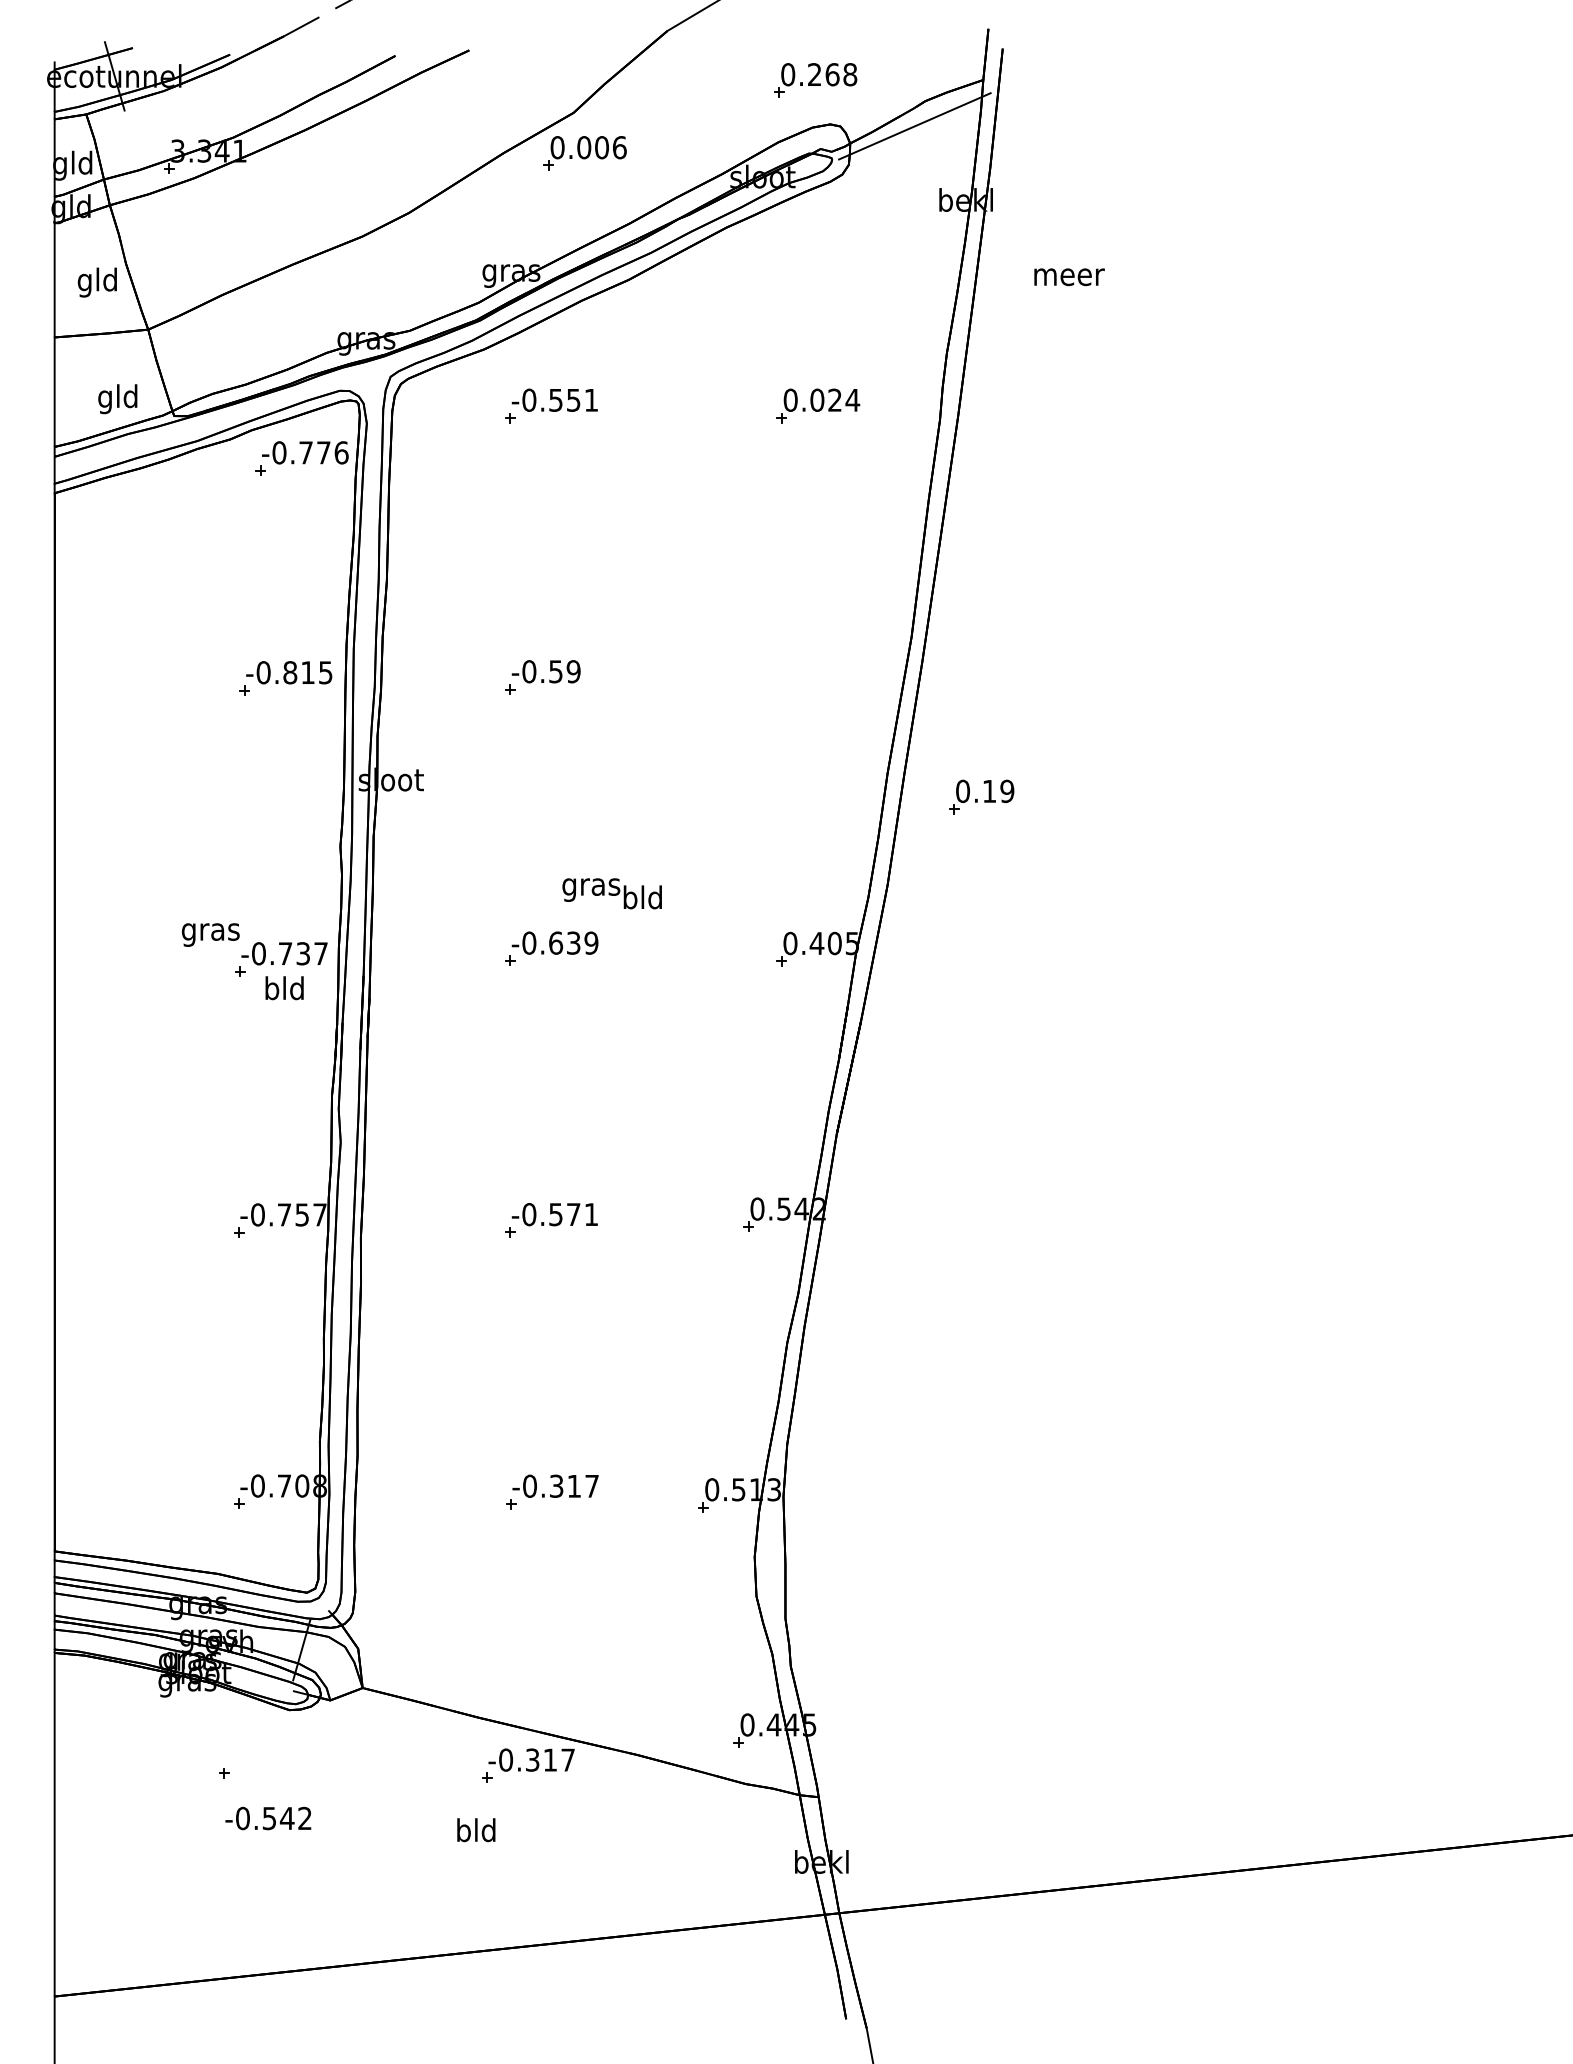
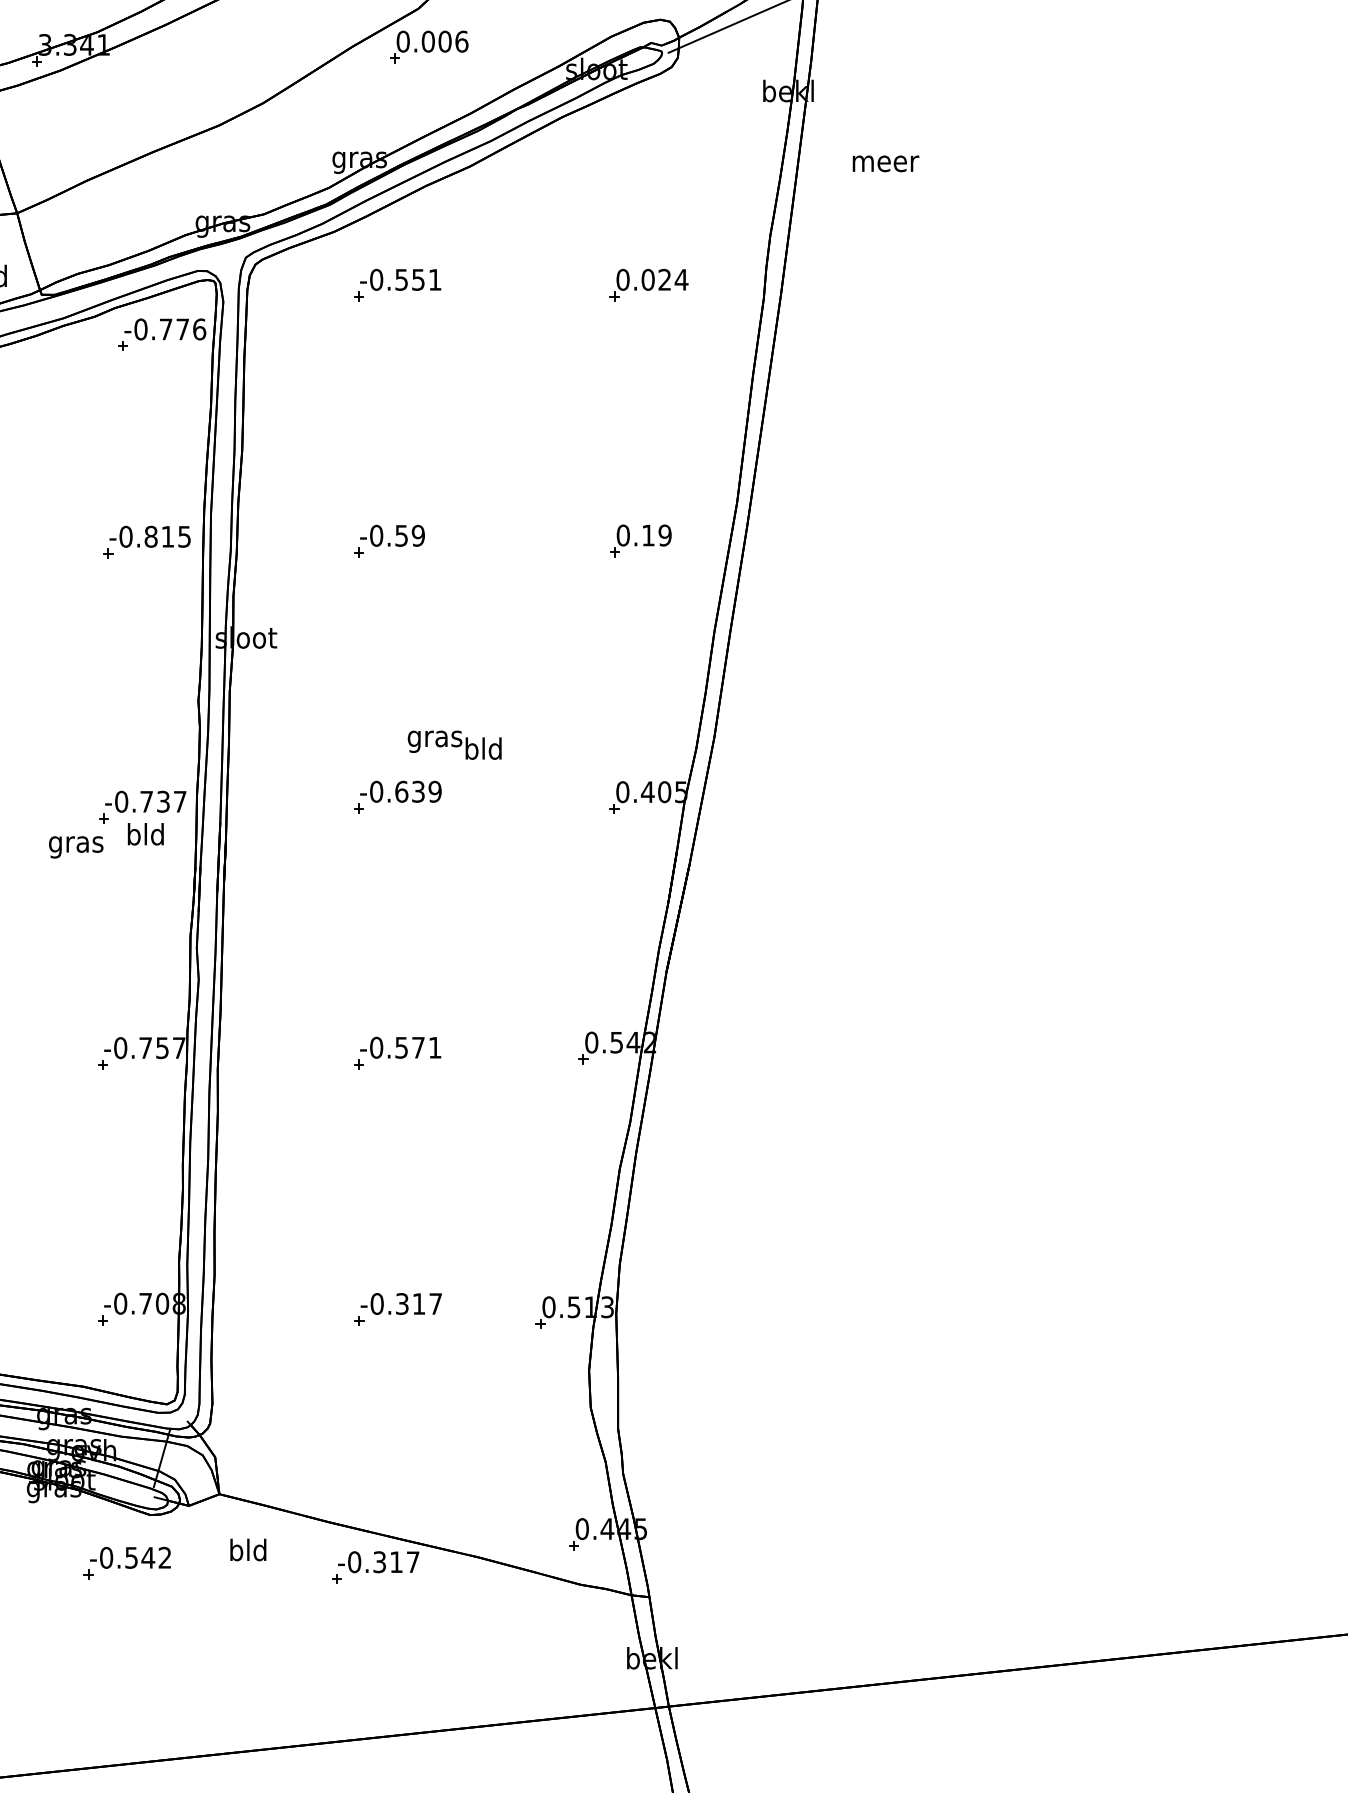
part: (981, 796) -> (640, 540), moved
text: (210, 934) -> (75, 846), moved
text: (268, 1818) -> (130, 1557), moved
text: (476, 1830) -> (248, 1550), moved

